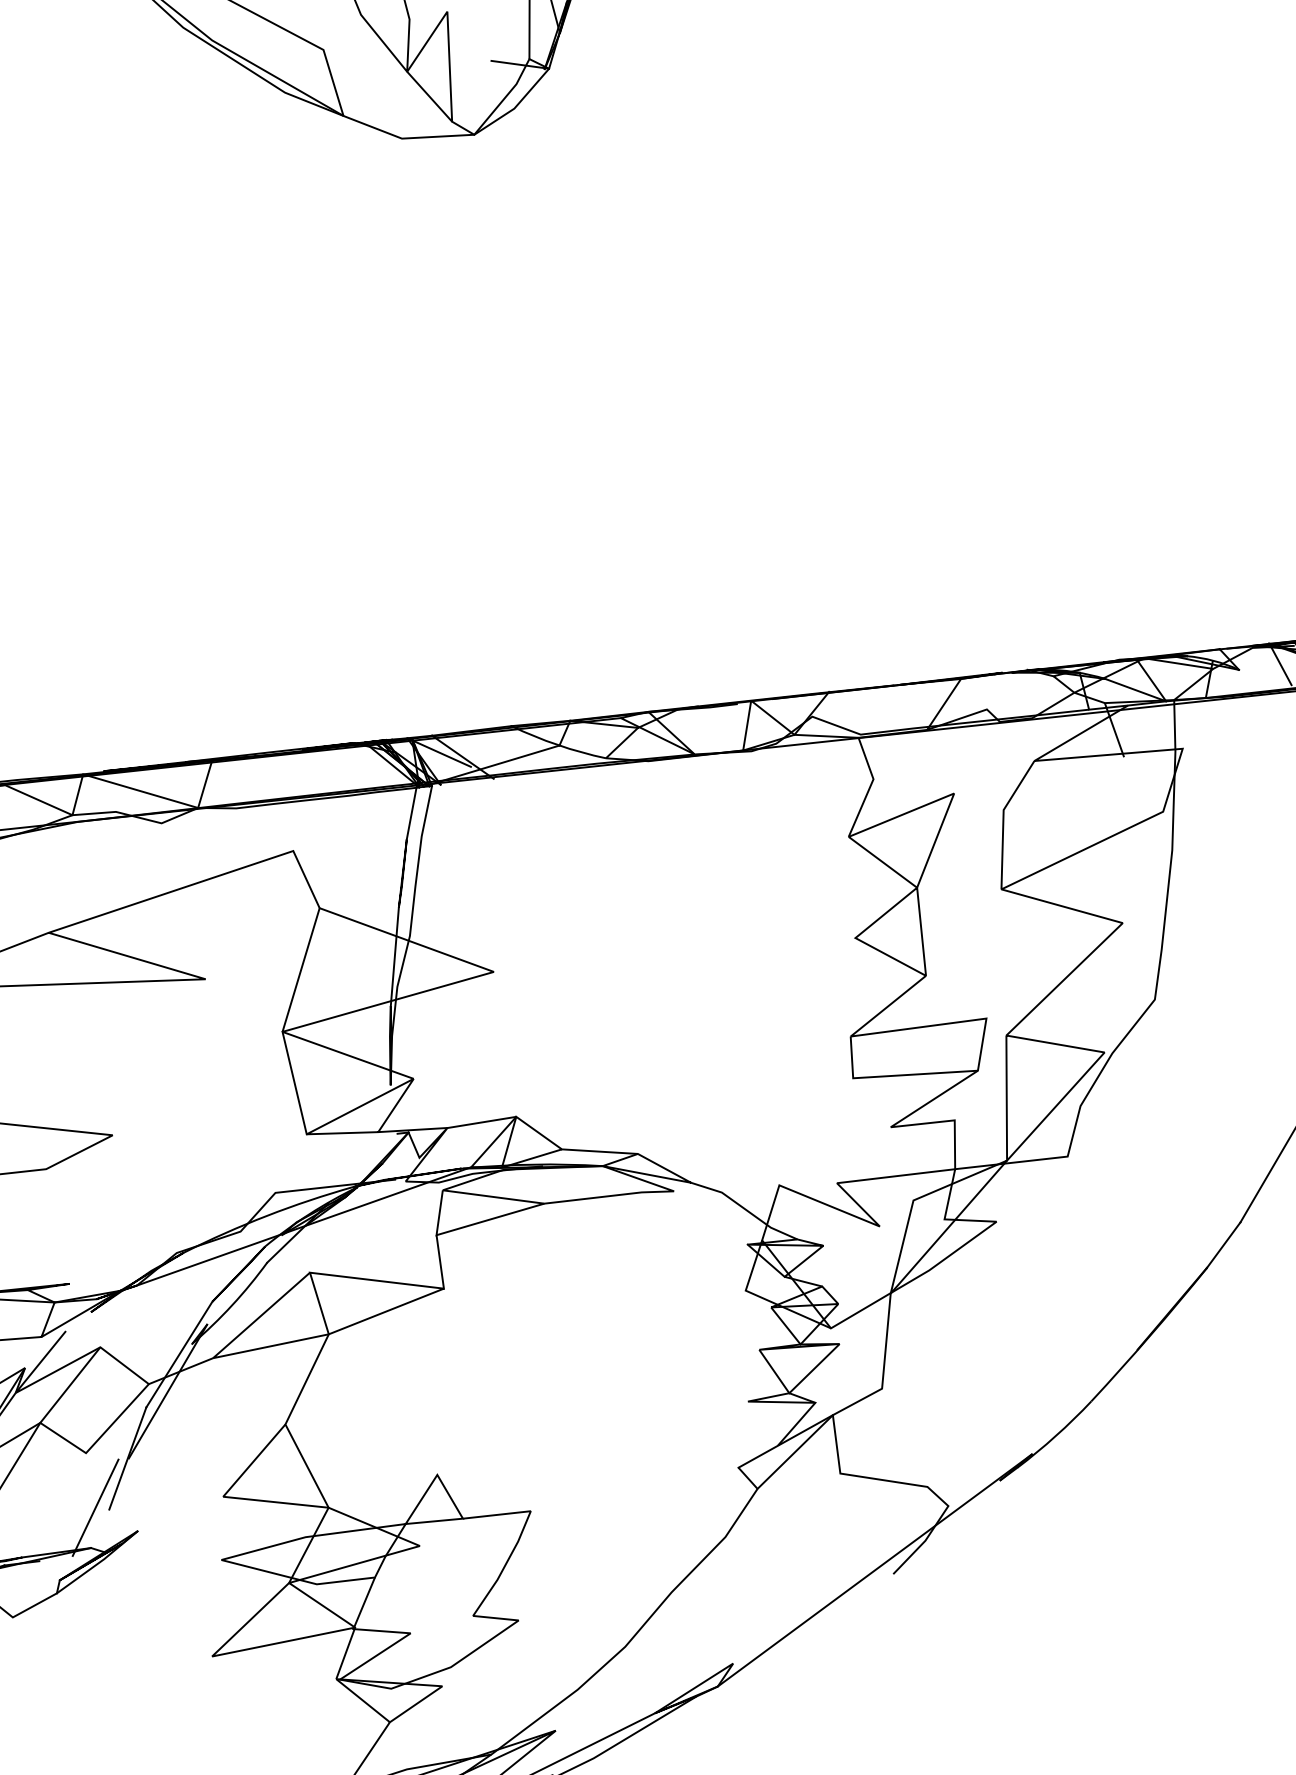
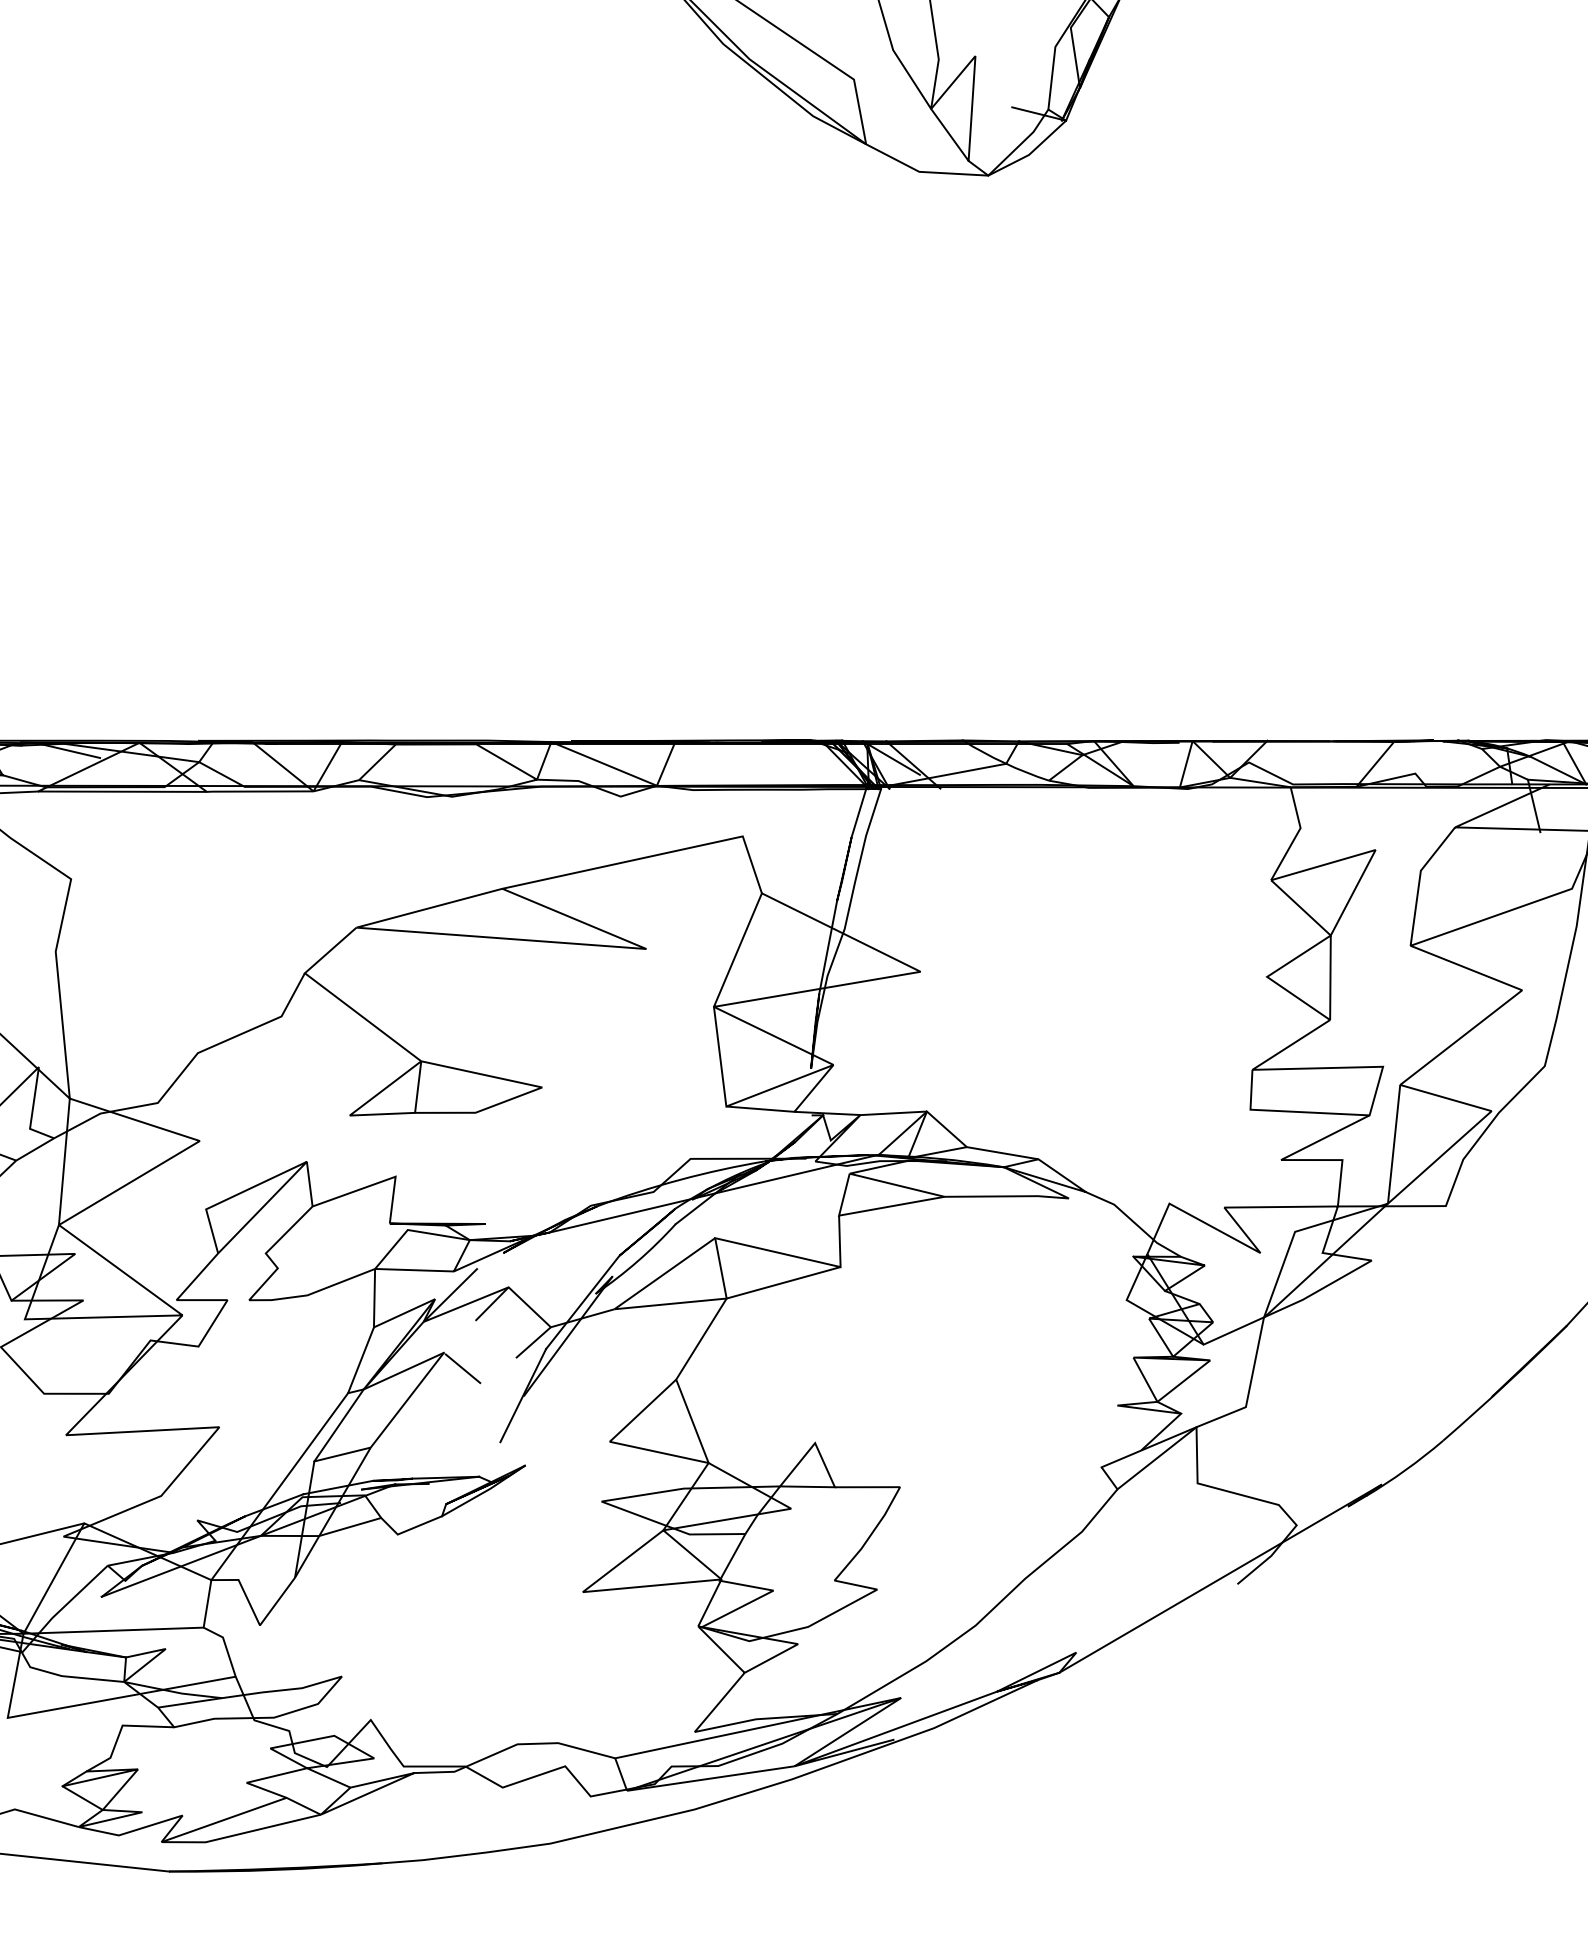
line: (61, 1437) -> (462, 1368), solid -> dashed
line: (95, 1507) -> (487, 1438), removed

